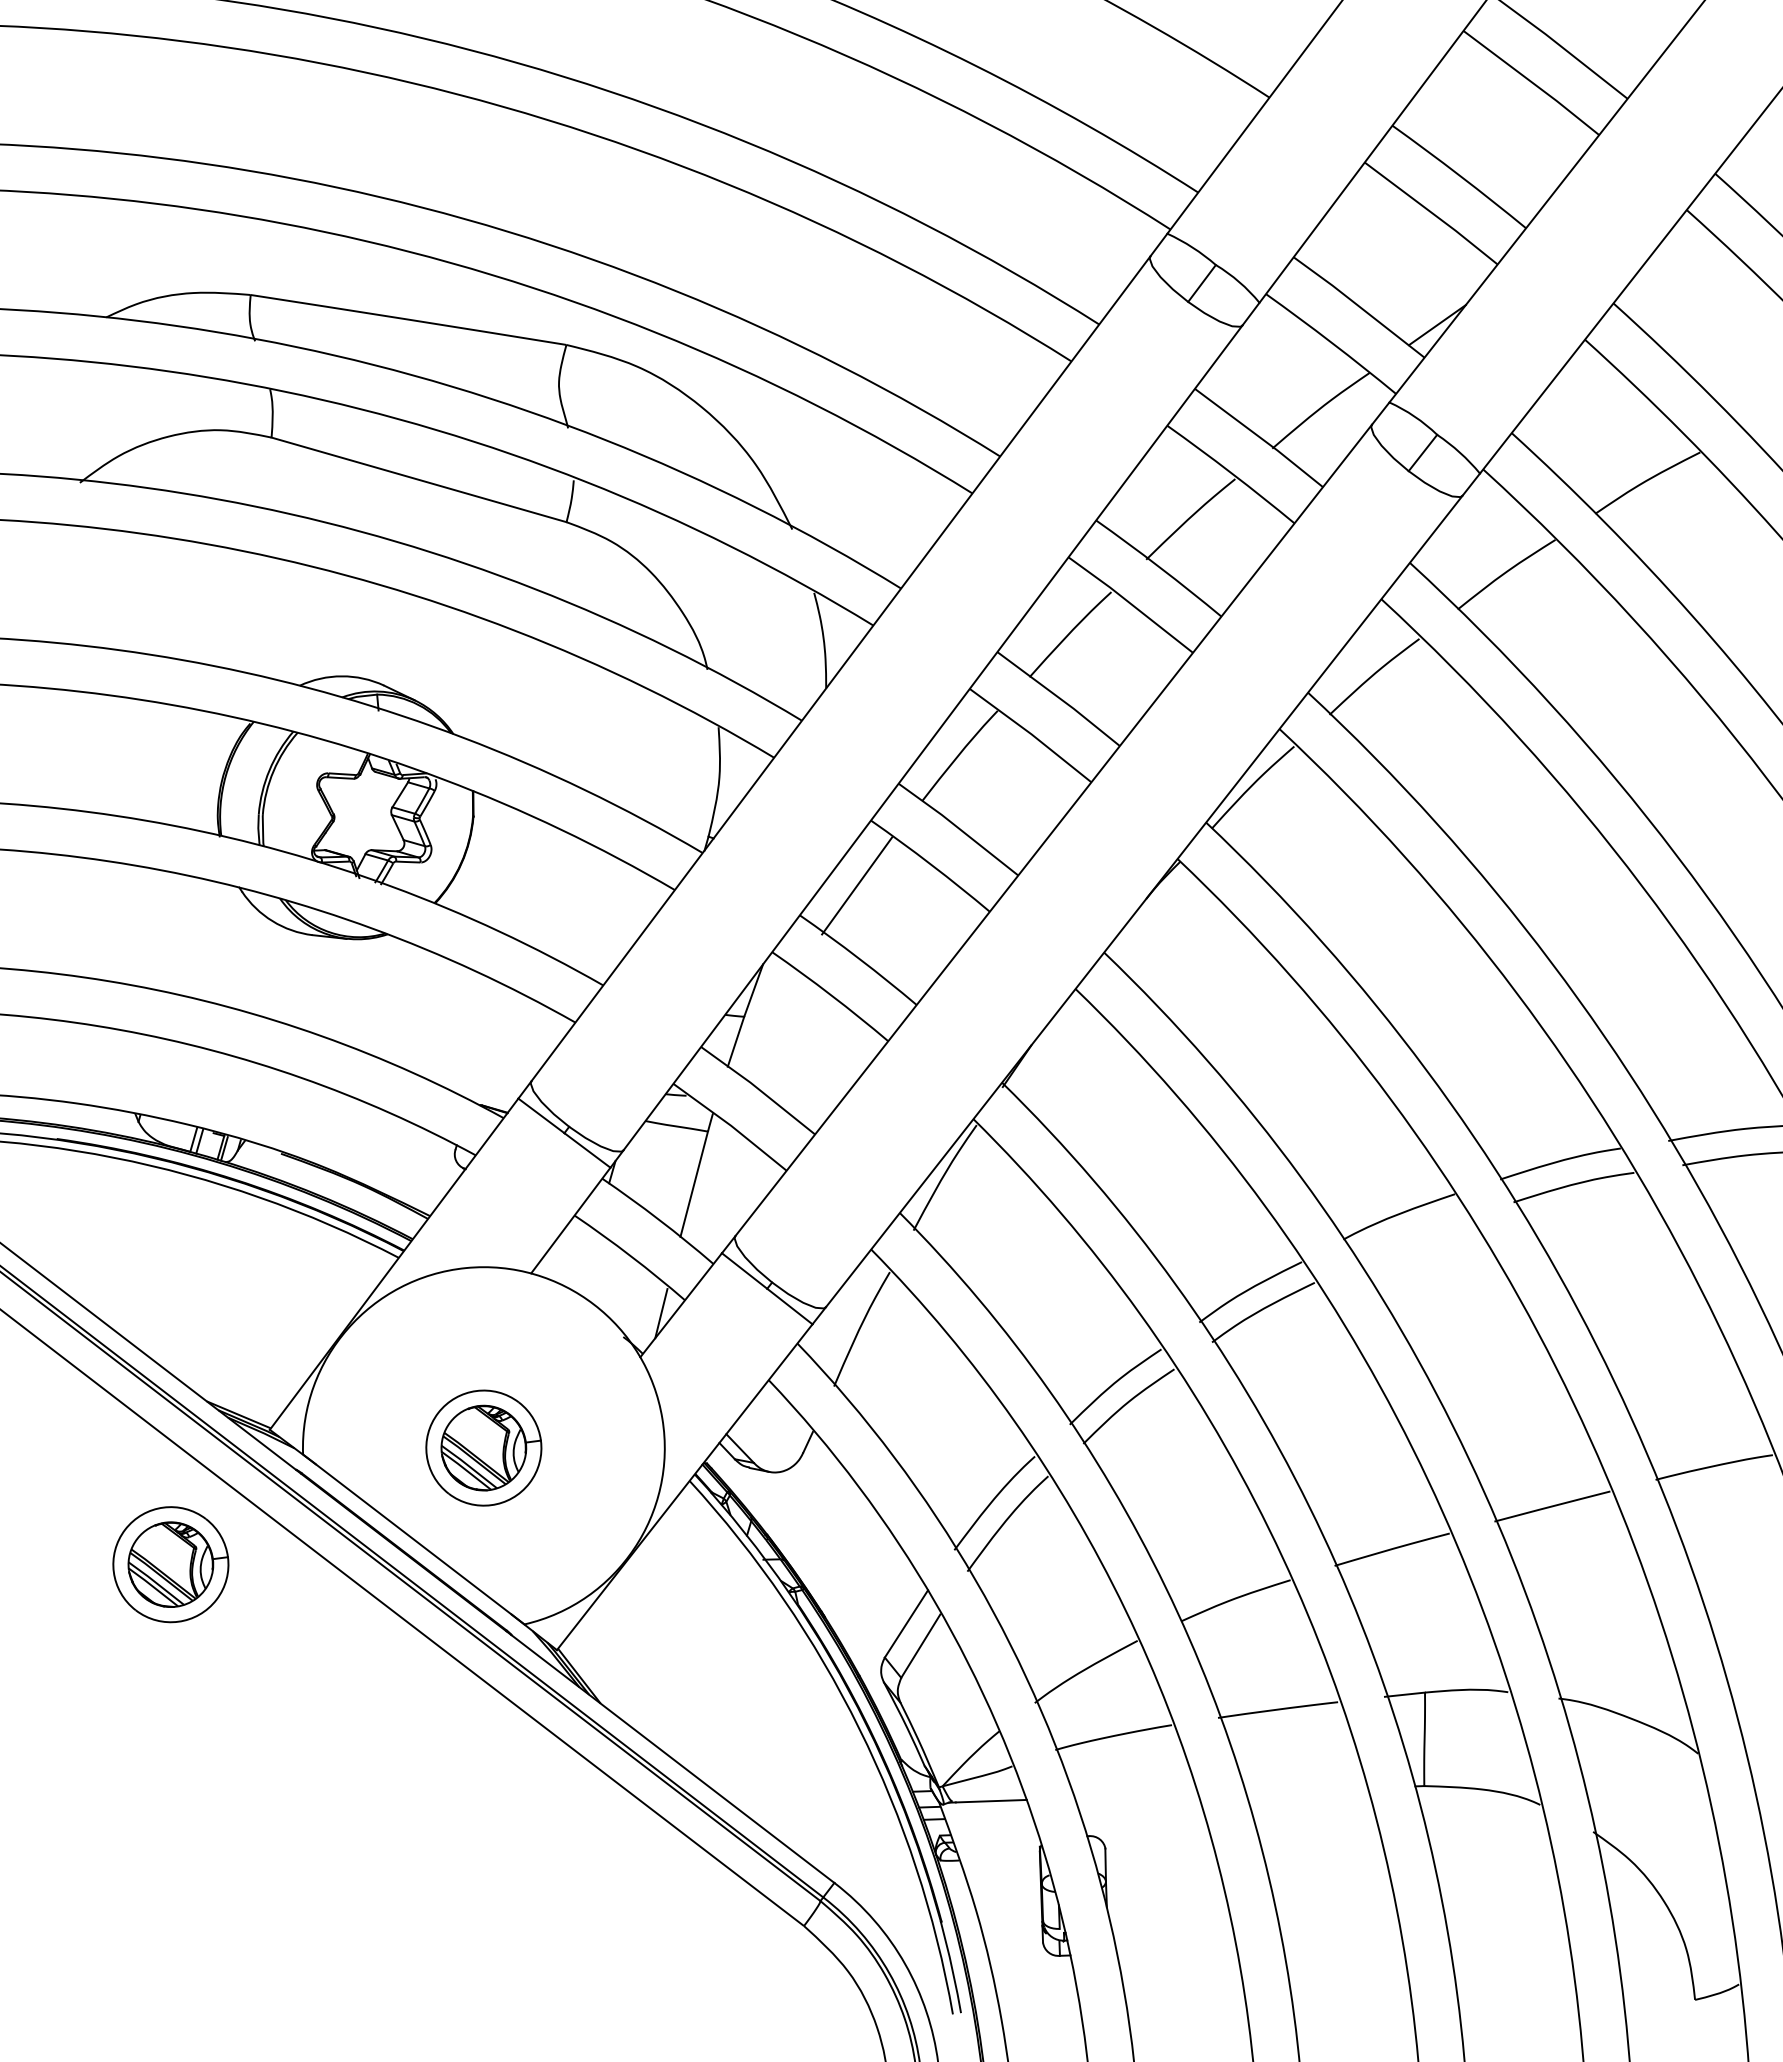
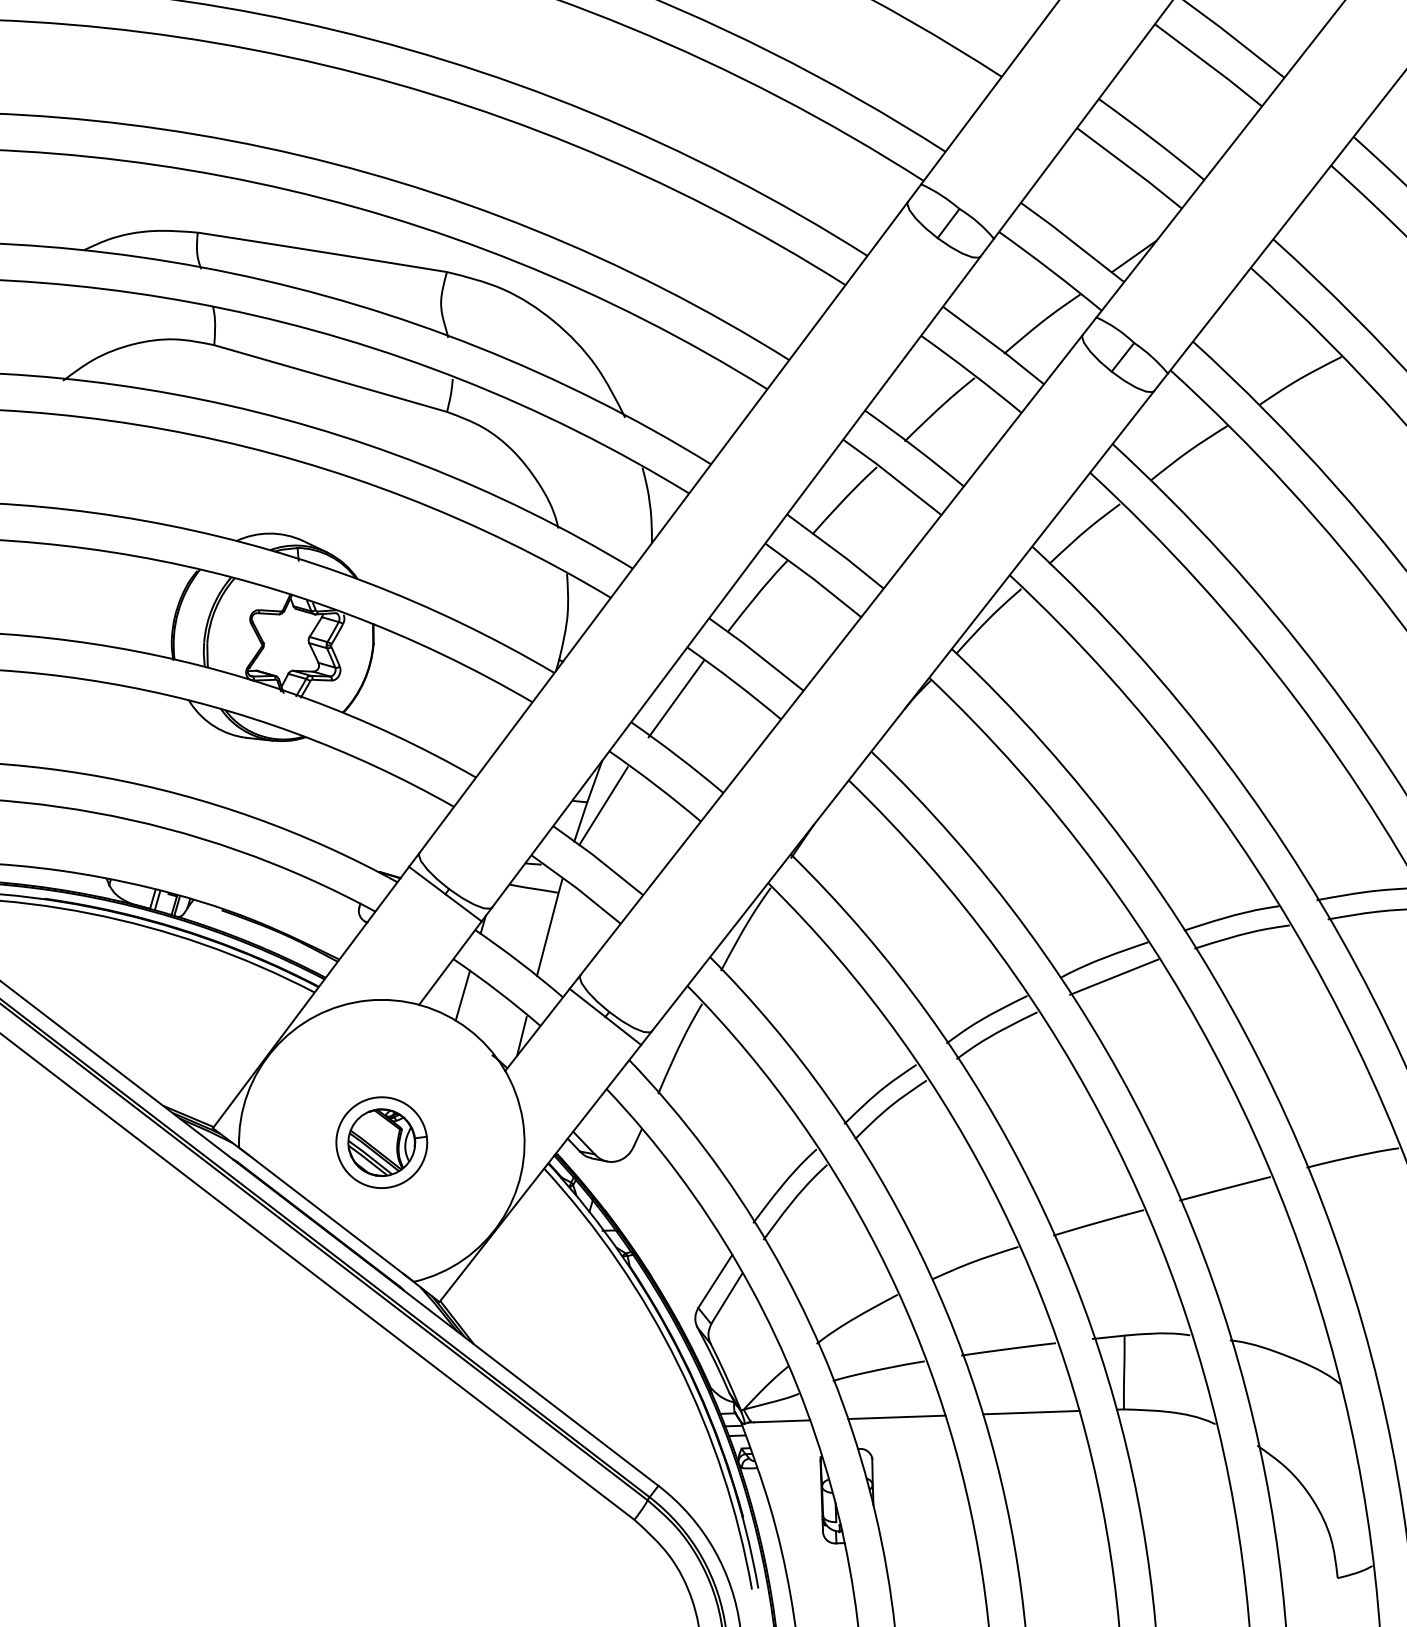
line: (764, 1020) -> (603, 805), added
line: (1412, 1237) -> (1114, 976), added
line: (586, 1261) -> (462, 995), added
part: (170, 1564) -> (134, 1234), removed
line: (1307, 1789) -> (1031, 1412), added
line: (1136, 1796) -> (896, 1417), added

